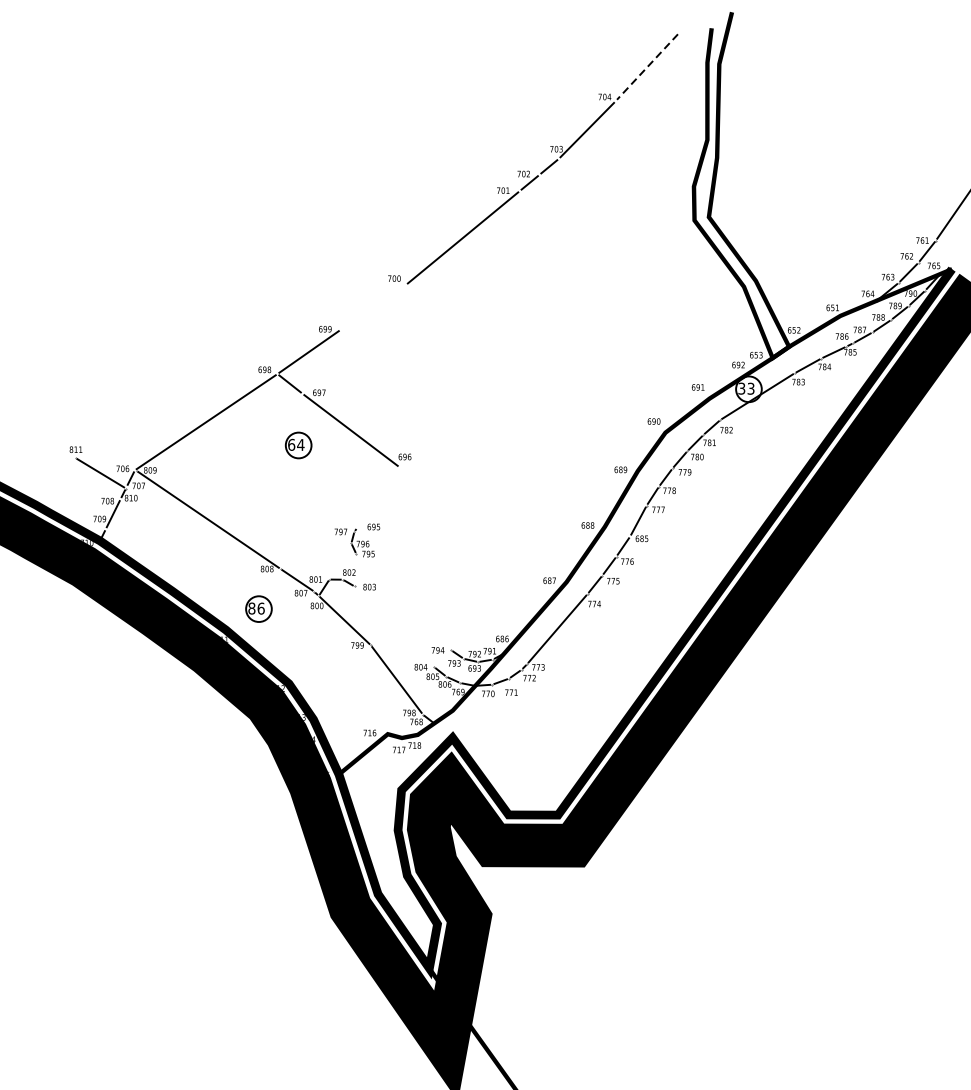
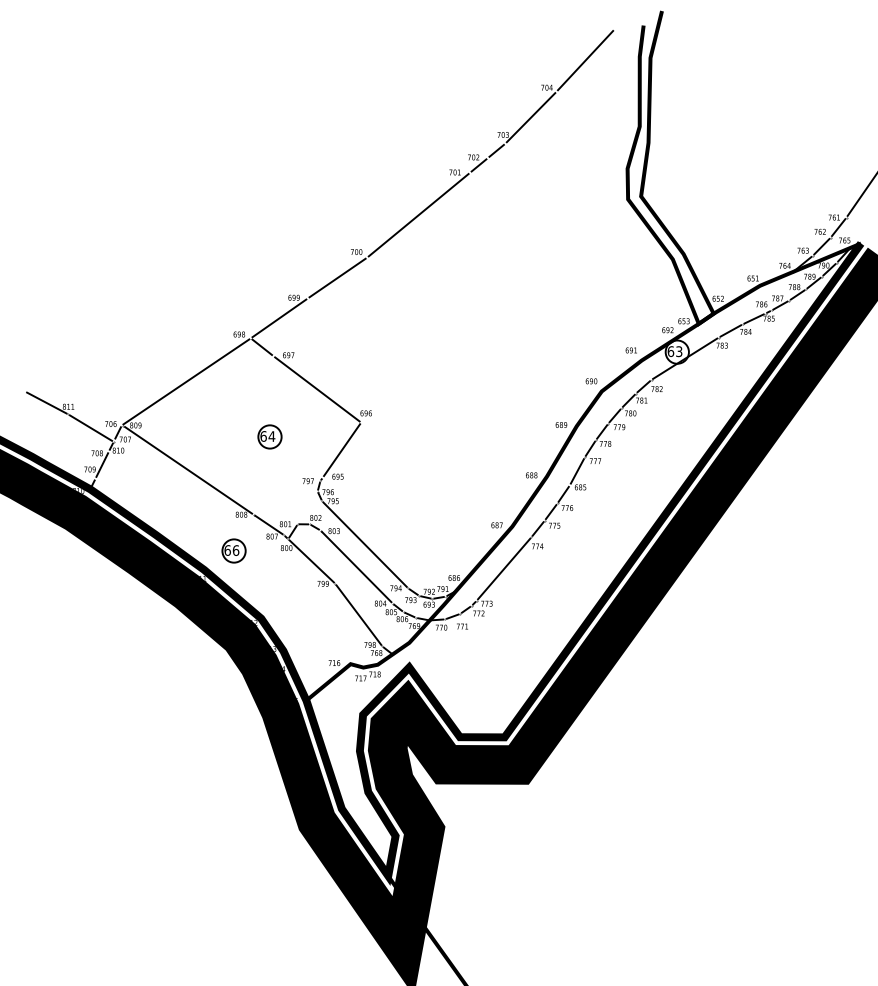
line: (647, 66) -> (585, 60), dashed -> solid
line: (373, 306) -> (337, 277), added
text: (741, 388) -> (670, 351), 33 -> 63
line: (51, 444) -> (46, 402), added
part: (298, 444) -> (269, 436), moved
line: (378, 498) -> (342, 450), added
line: (403, 601) -> (364, 544), added
text: (251, 608) -> (227, 550), 86 -> 66
line: (394, 626) -> (356, 566), added

